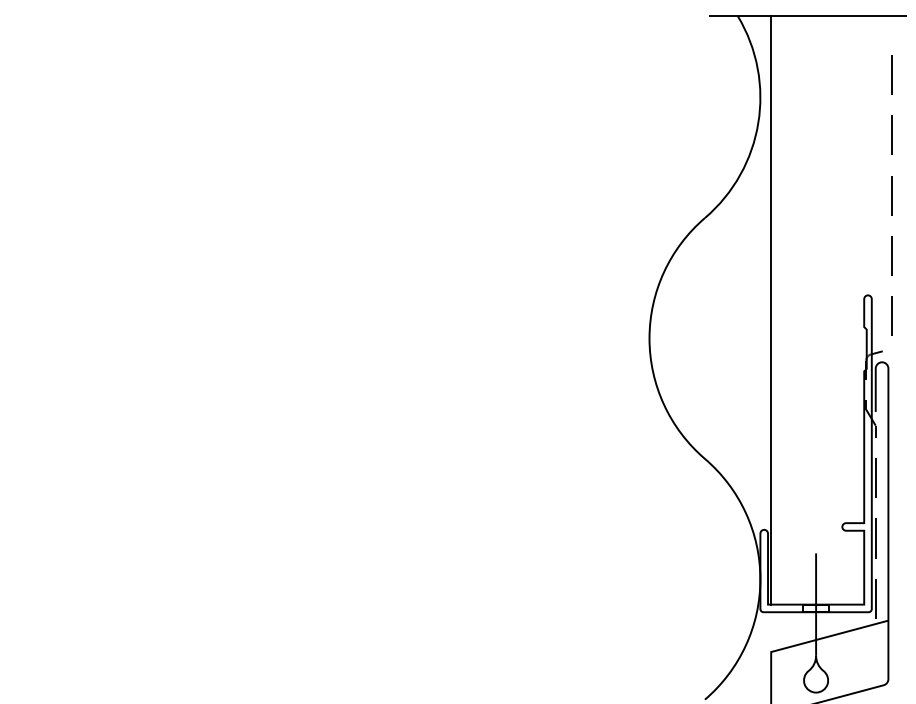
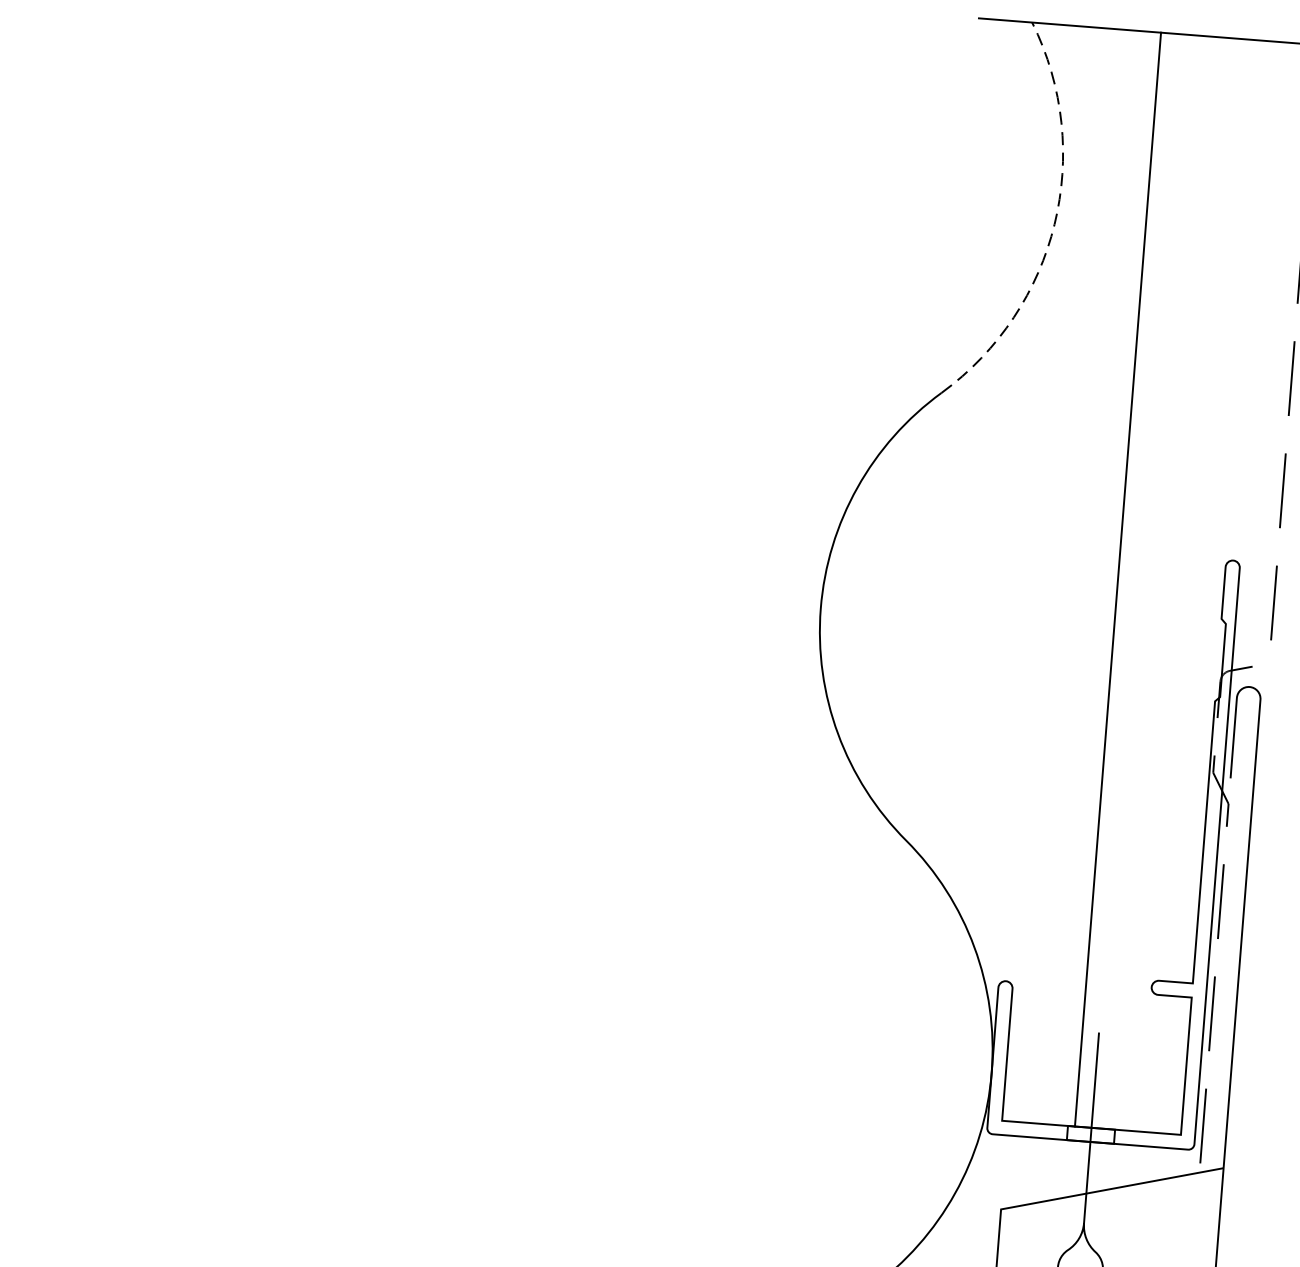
line: (758, 123) -> (1054, 225), solid -> dashed
line: (771, 310) -> (1118, 579), moved

